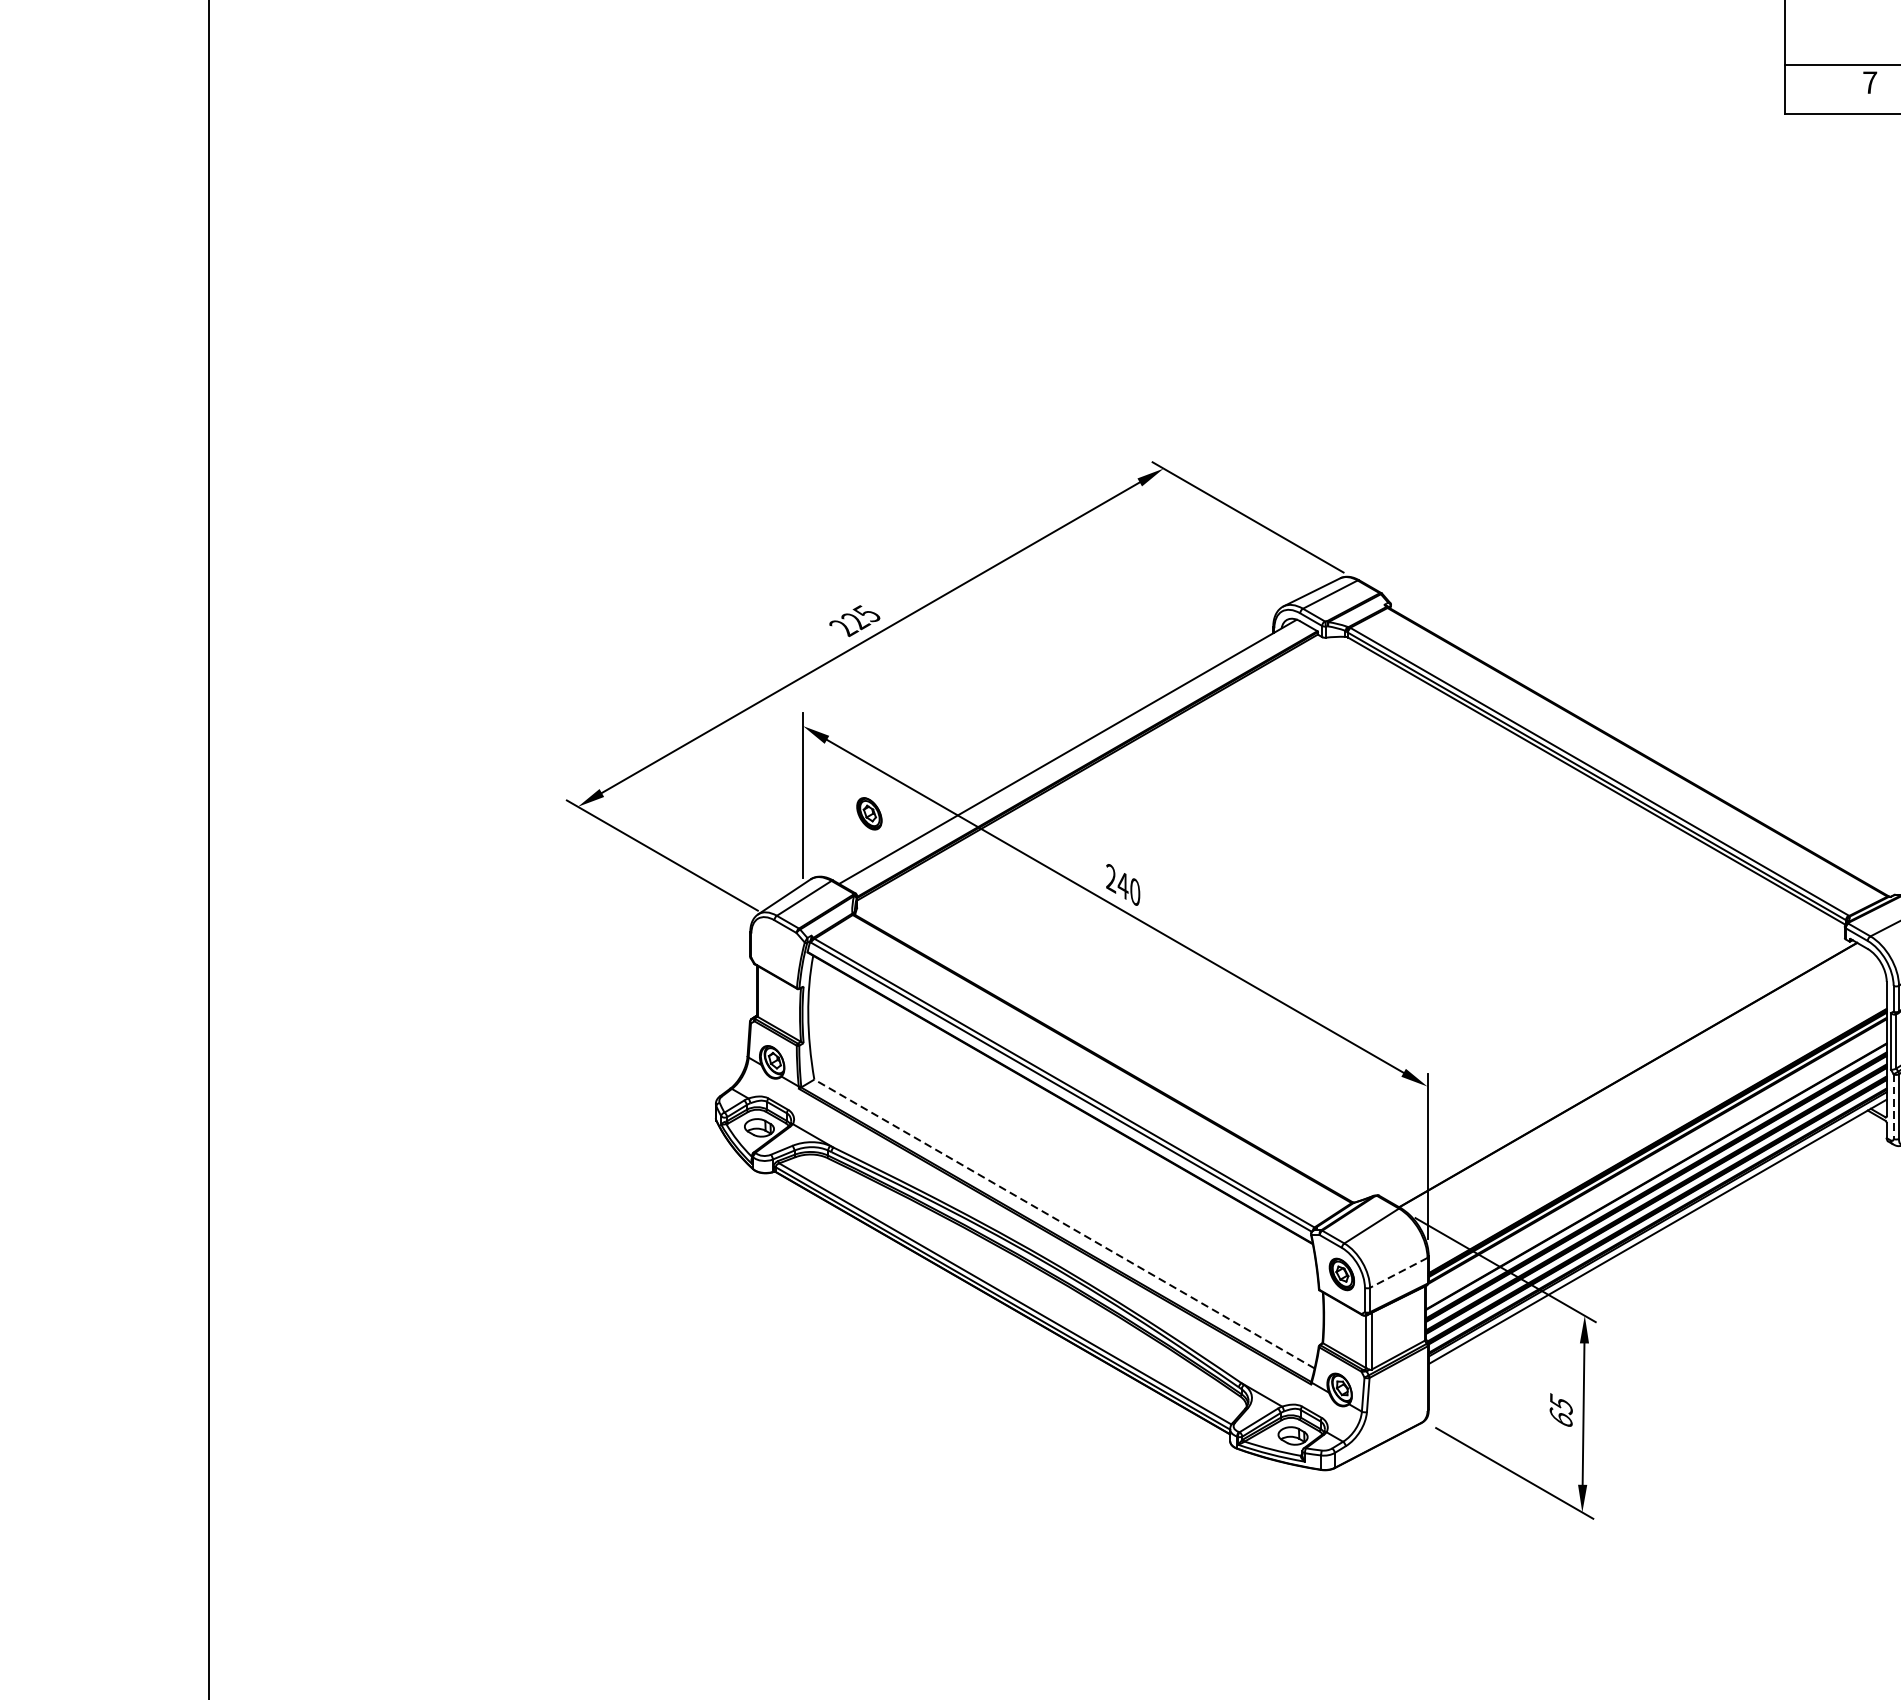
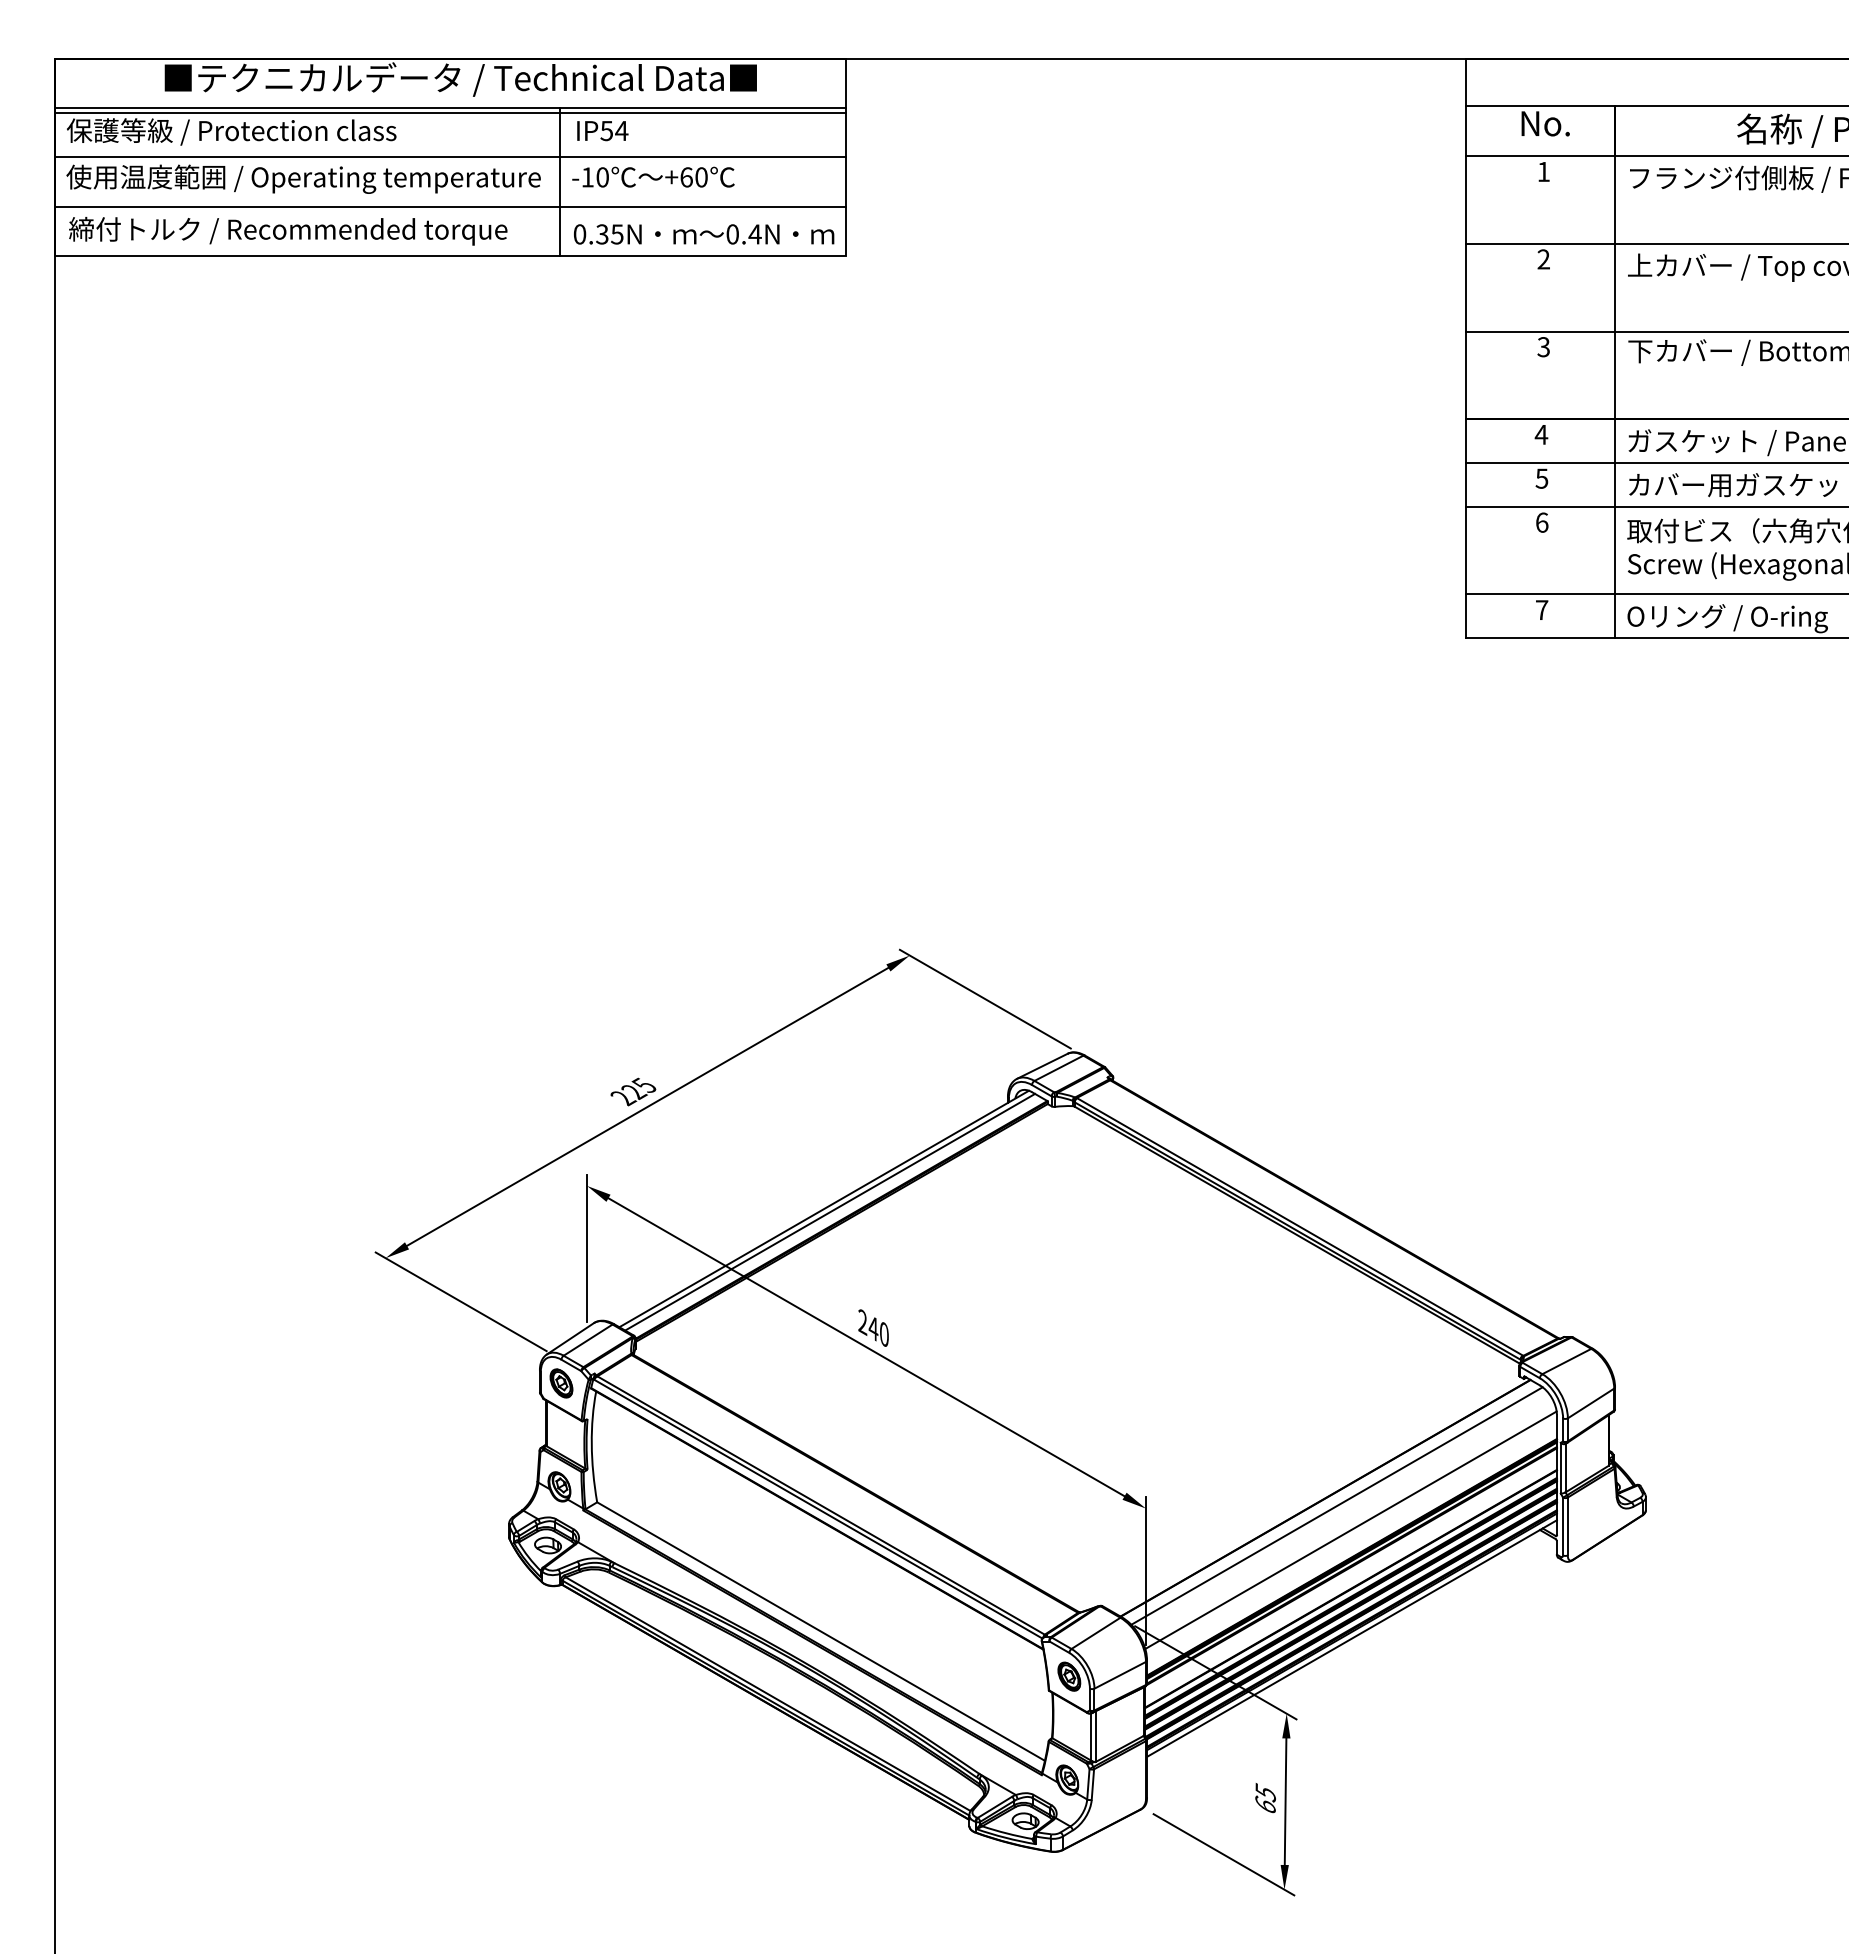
line: (1075, 754) -> (830, 1211), added
part: (869, 813) -> (561, 1383), moved
line: (1640, 1083) -> (1336, 1505), added
line: (1894, 1106) -> (1563, 1526), dashed -> solid
line: (1656, 1109) -> (1350, 1529), added
line: (1063, 1223) -> (820, 1631), dashed -> solid
line: (1397, 1273) -> (1119, 1675), dashed -> solid

